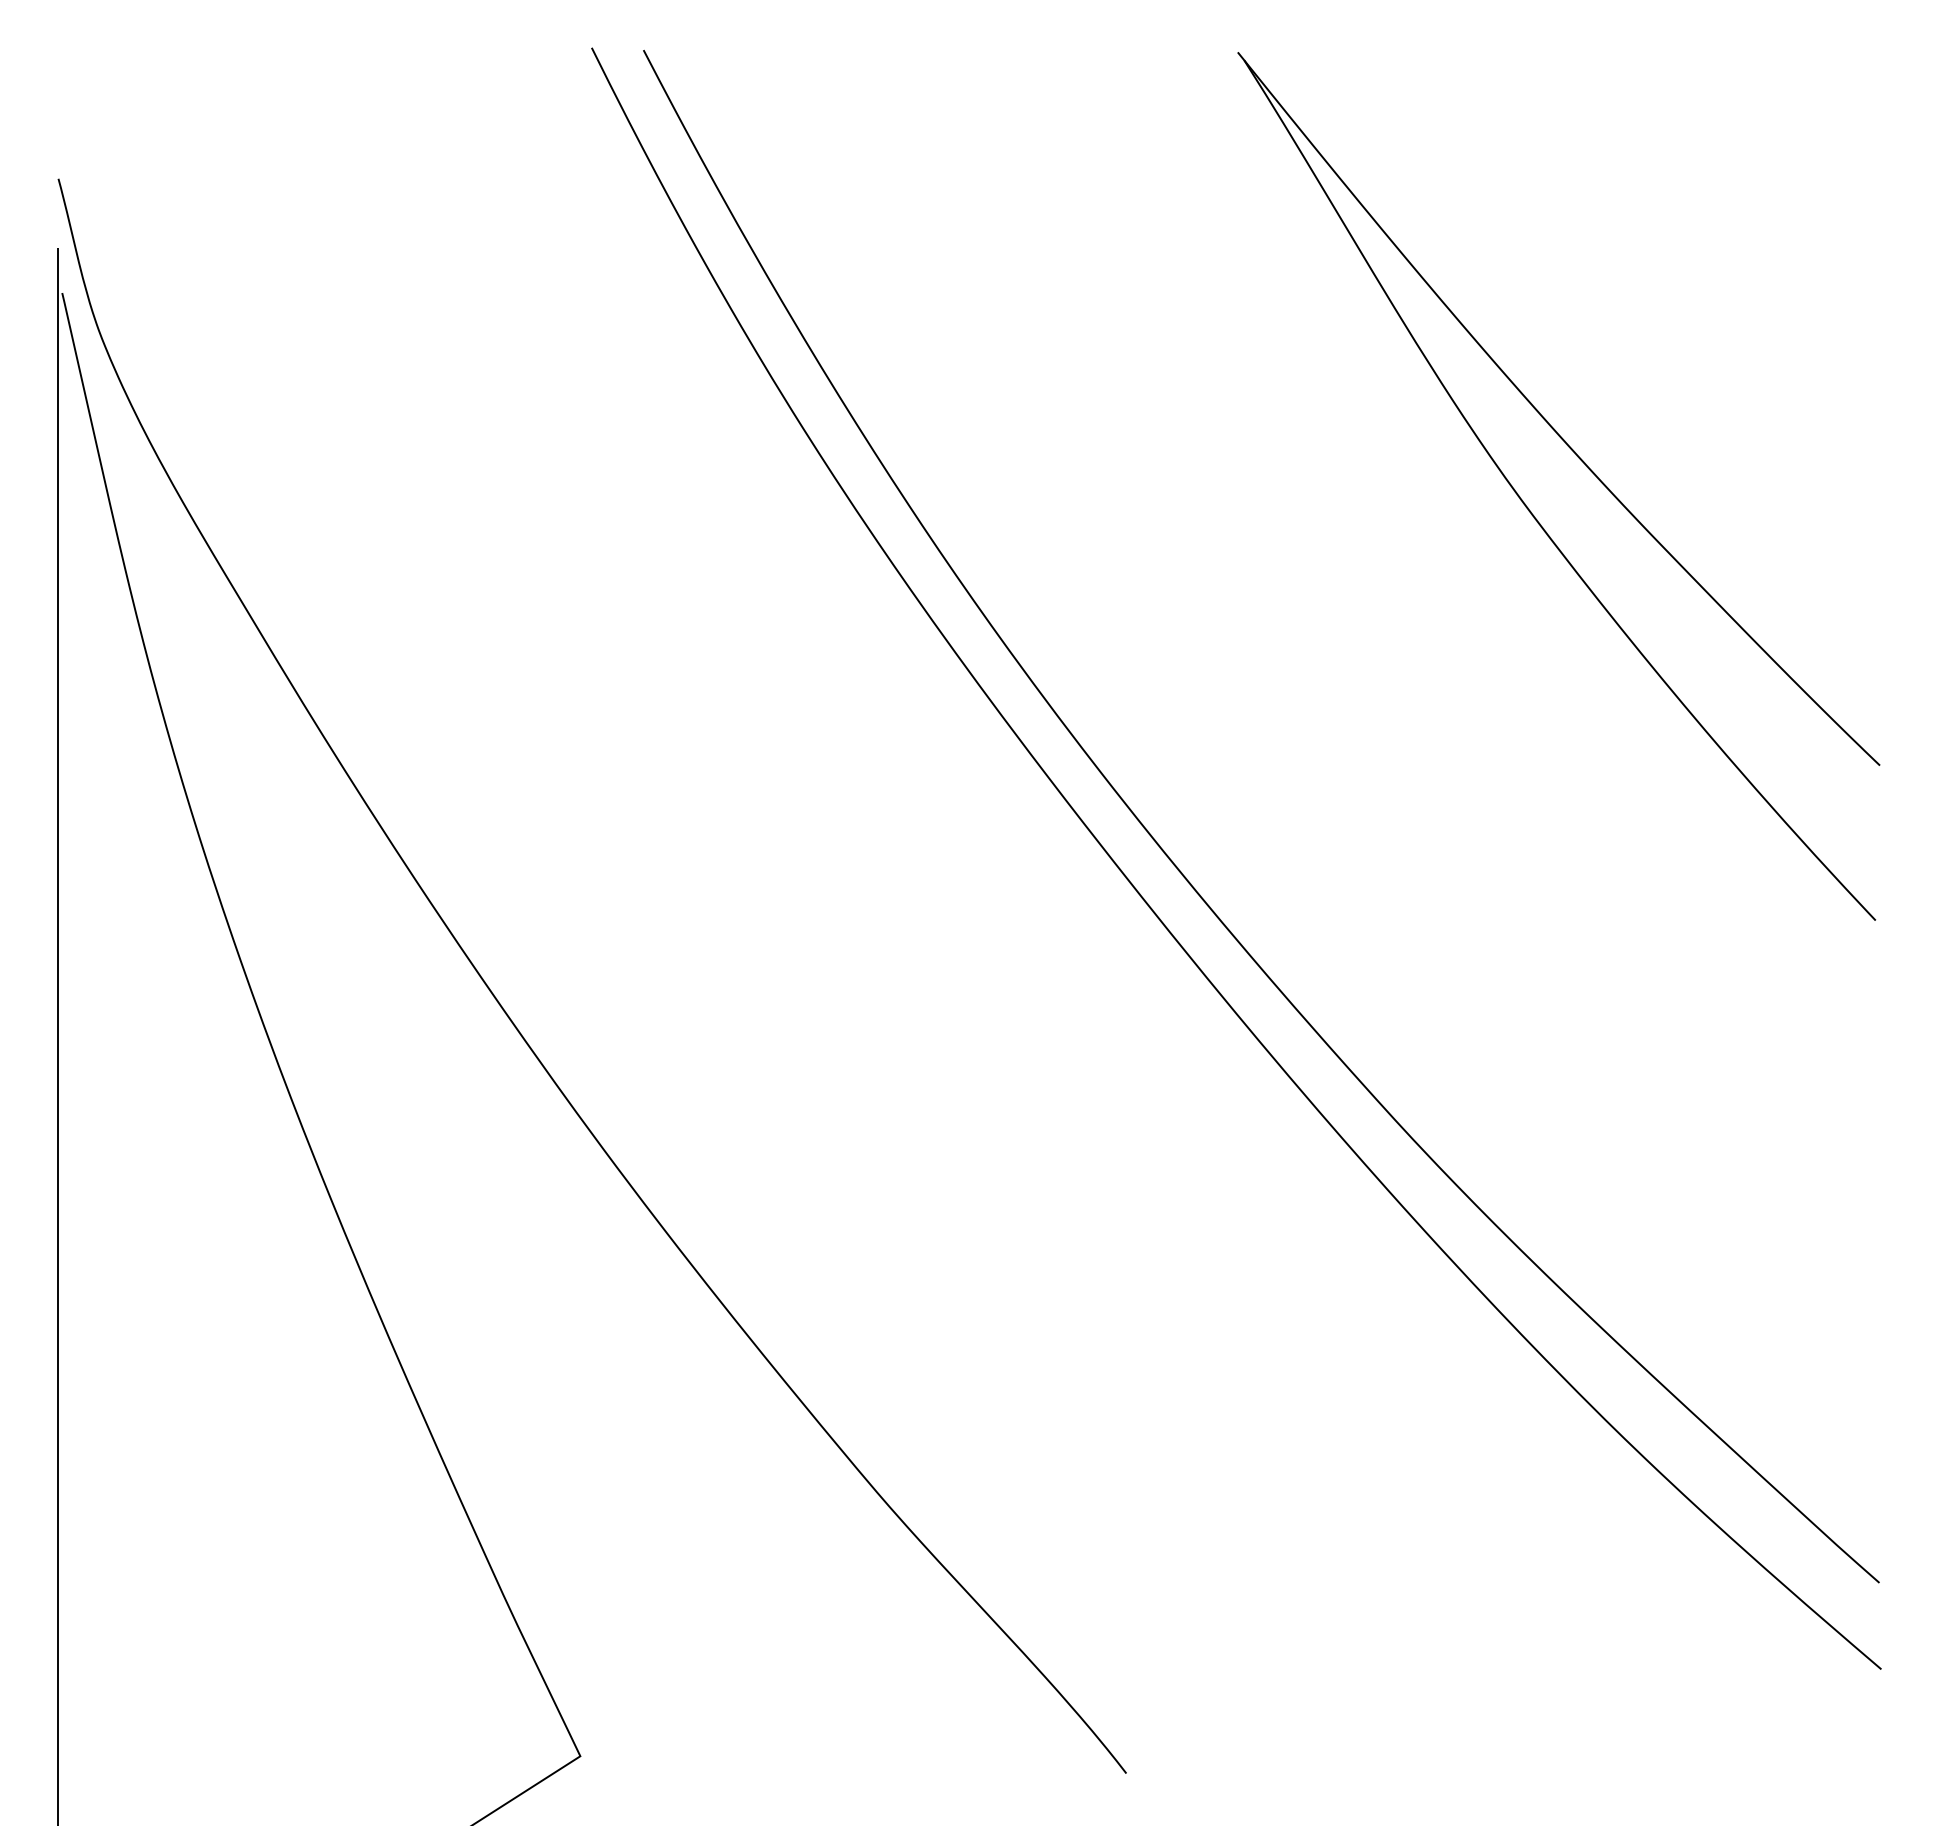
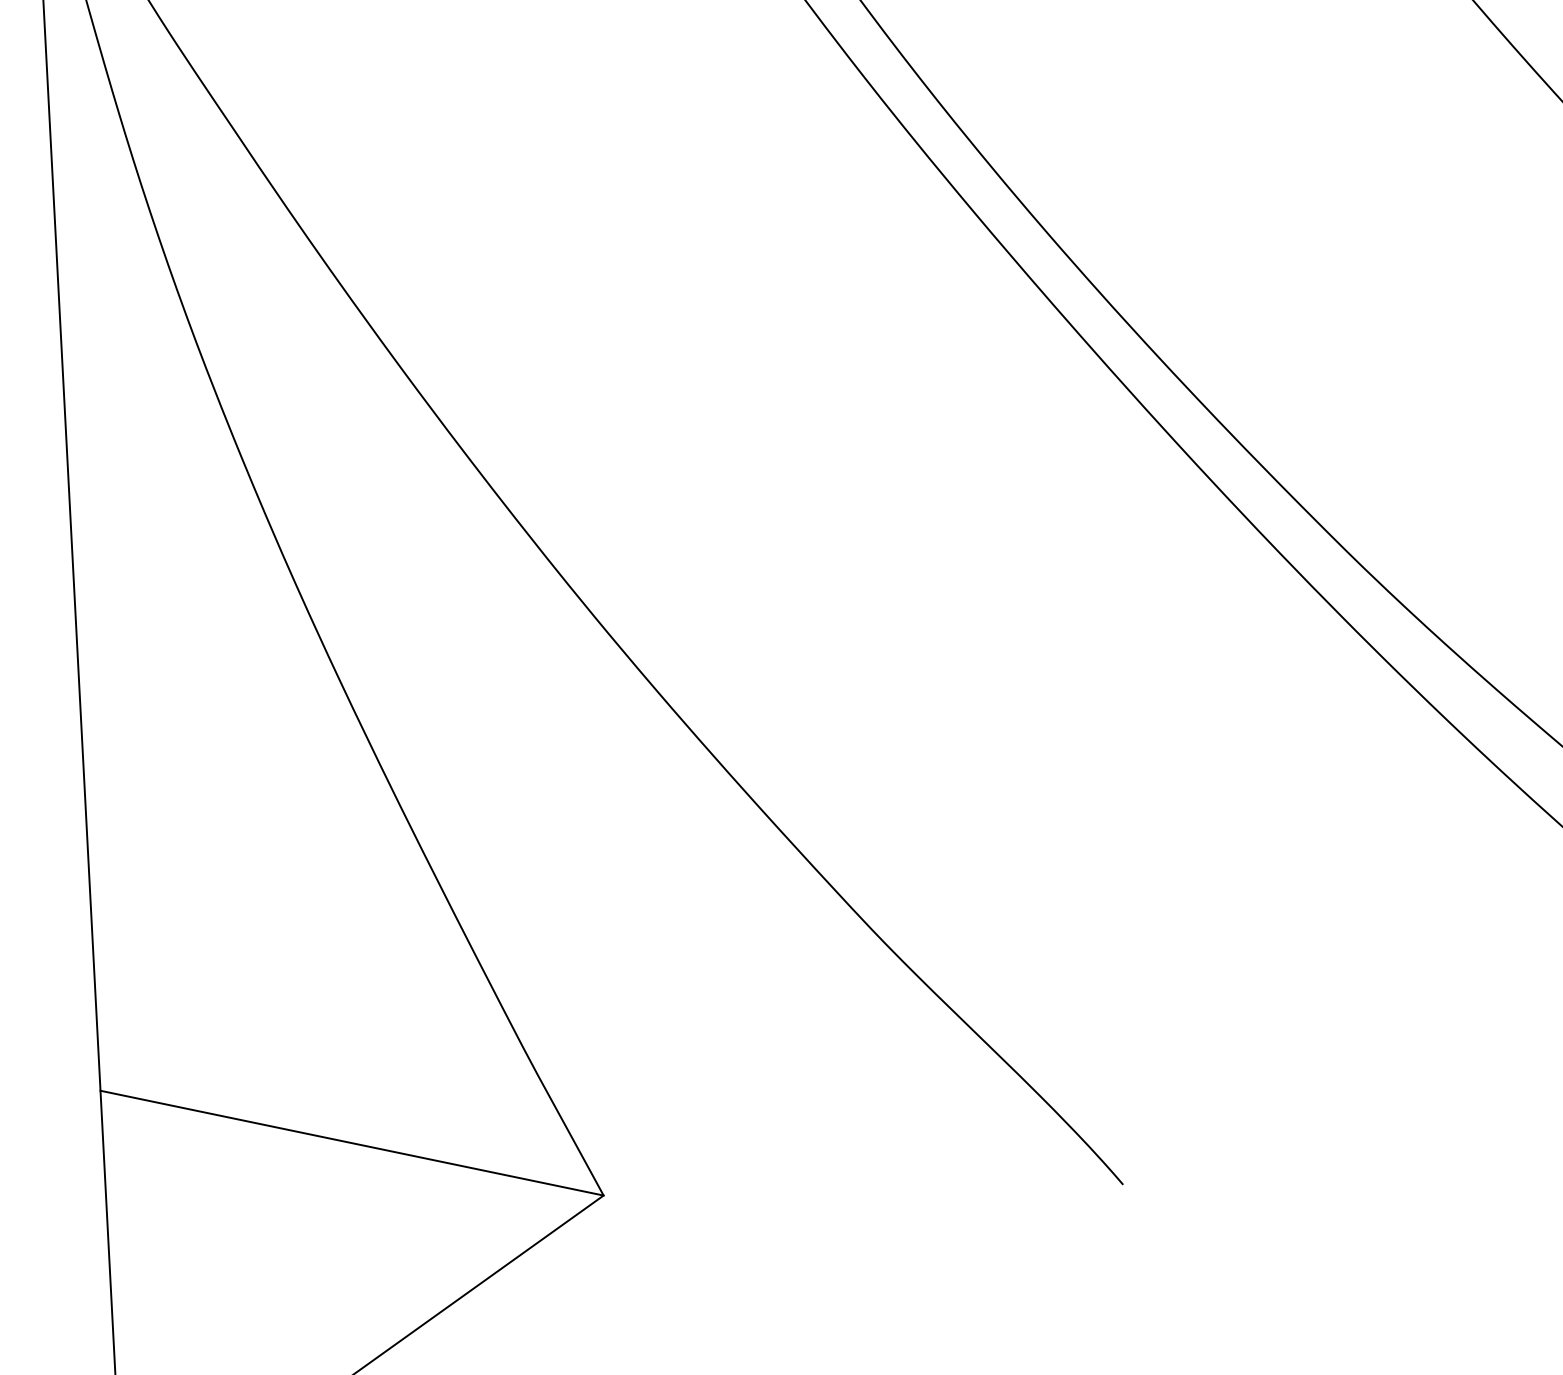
line: (318, 1687) -> (351, 1143), added

